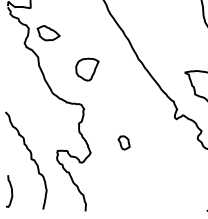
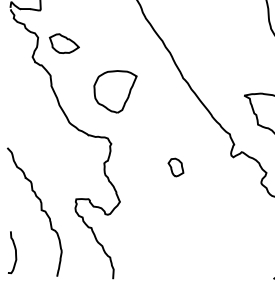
part: (87, 69) -> (115, 91), size x1.43
part: (123, 142) -> (175, 166), moved

